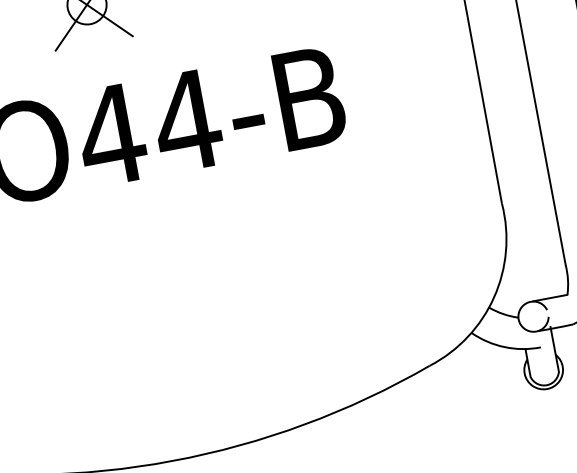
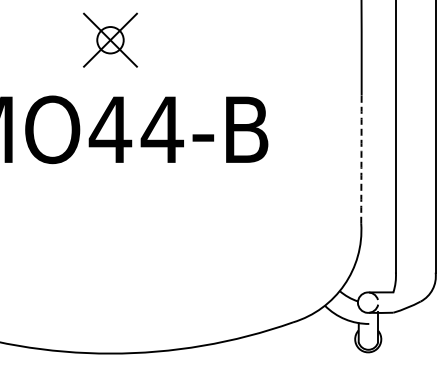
arc: (484, 110) -> (361, 159), solid -> dashed

